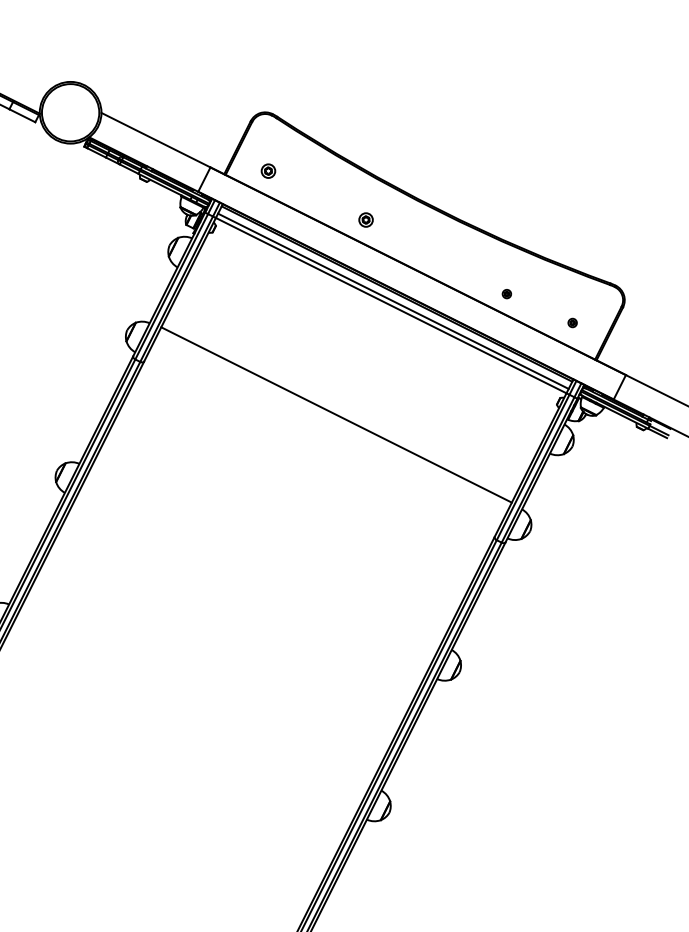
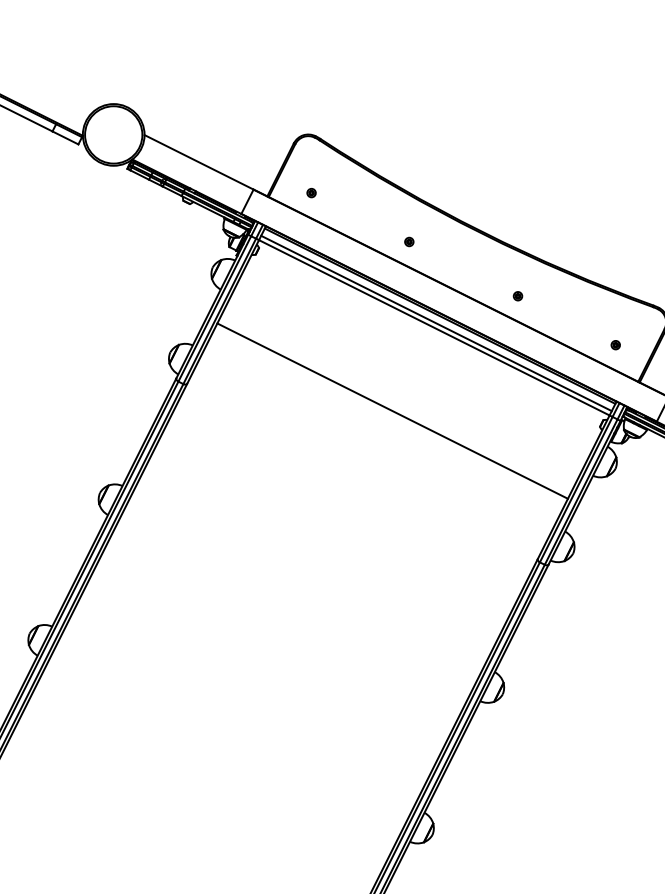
part: (268, 170) -> (311, 192), size x0.62
part: (366, 219) -> (409, 241), size x0.62
part: (506, 294) -> (517, 296), moved
line: (336, 414) -> (392, 410), moved

